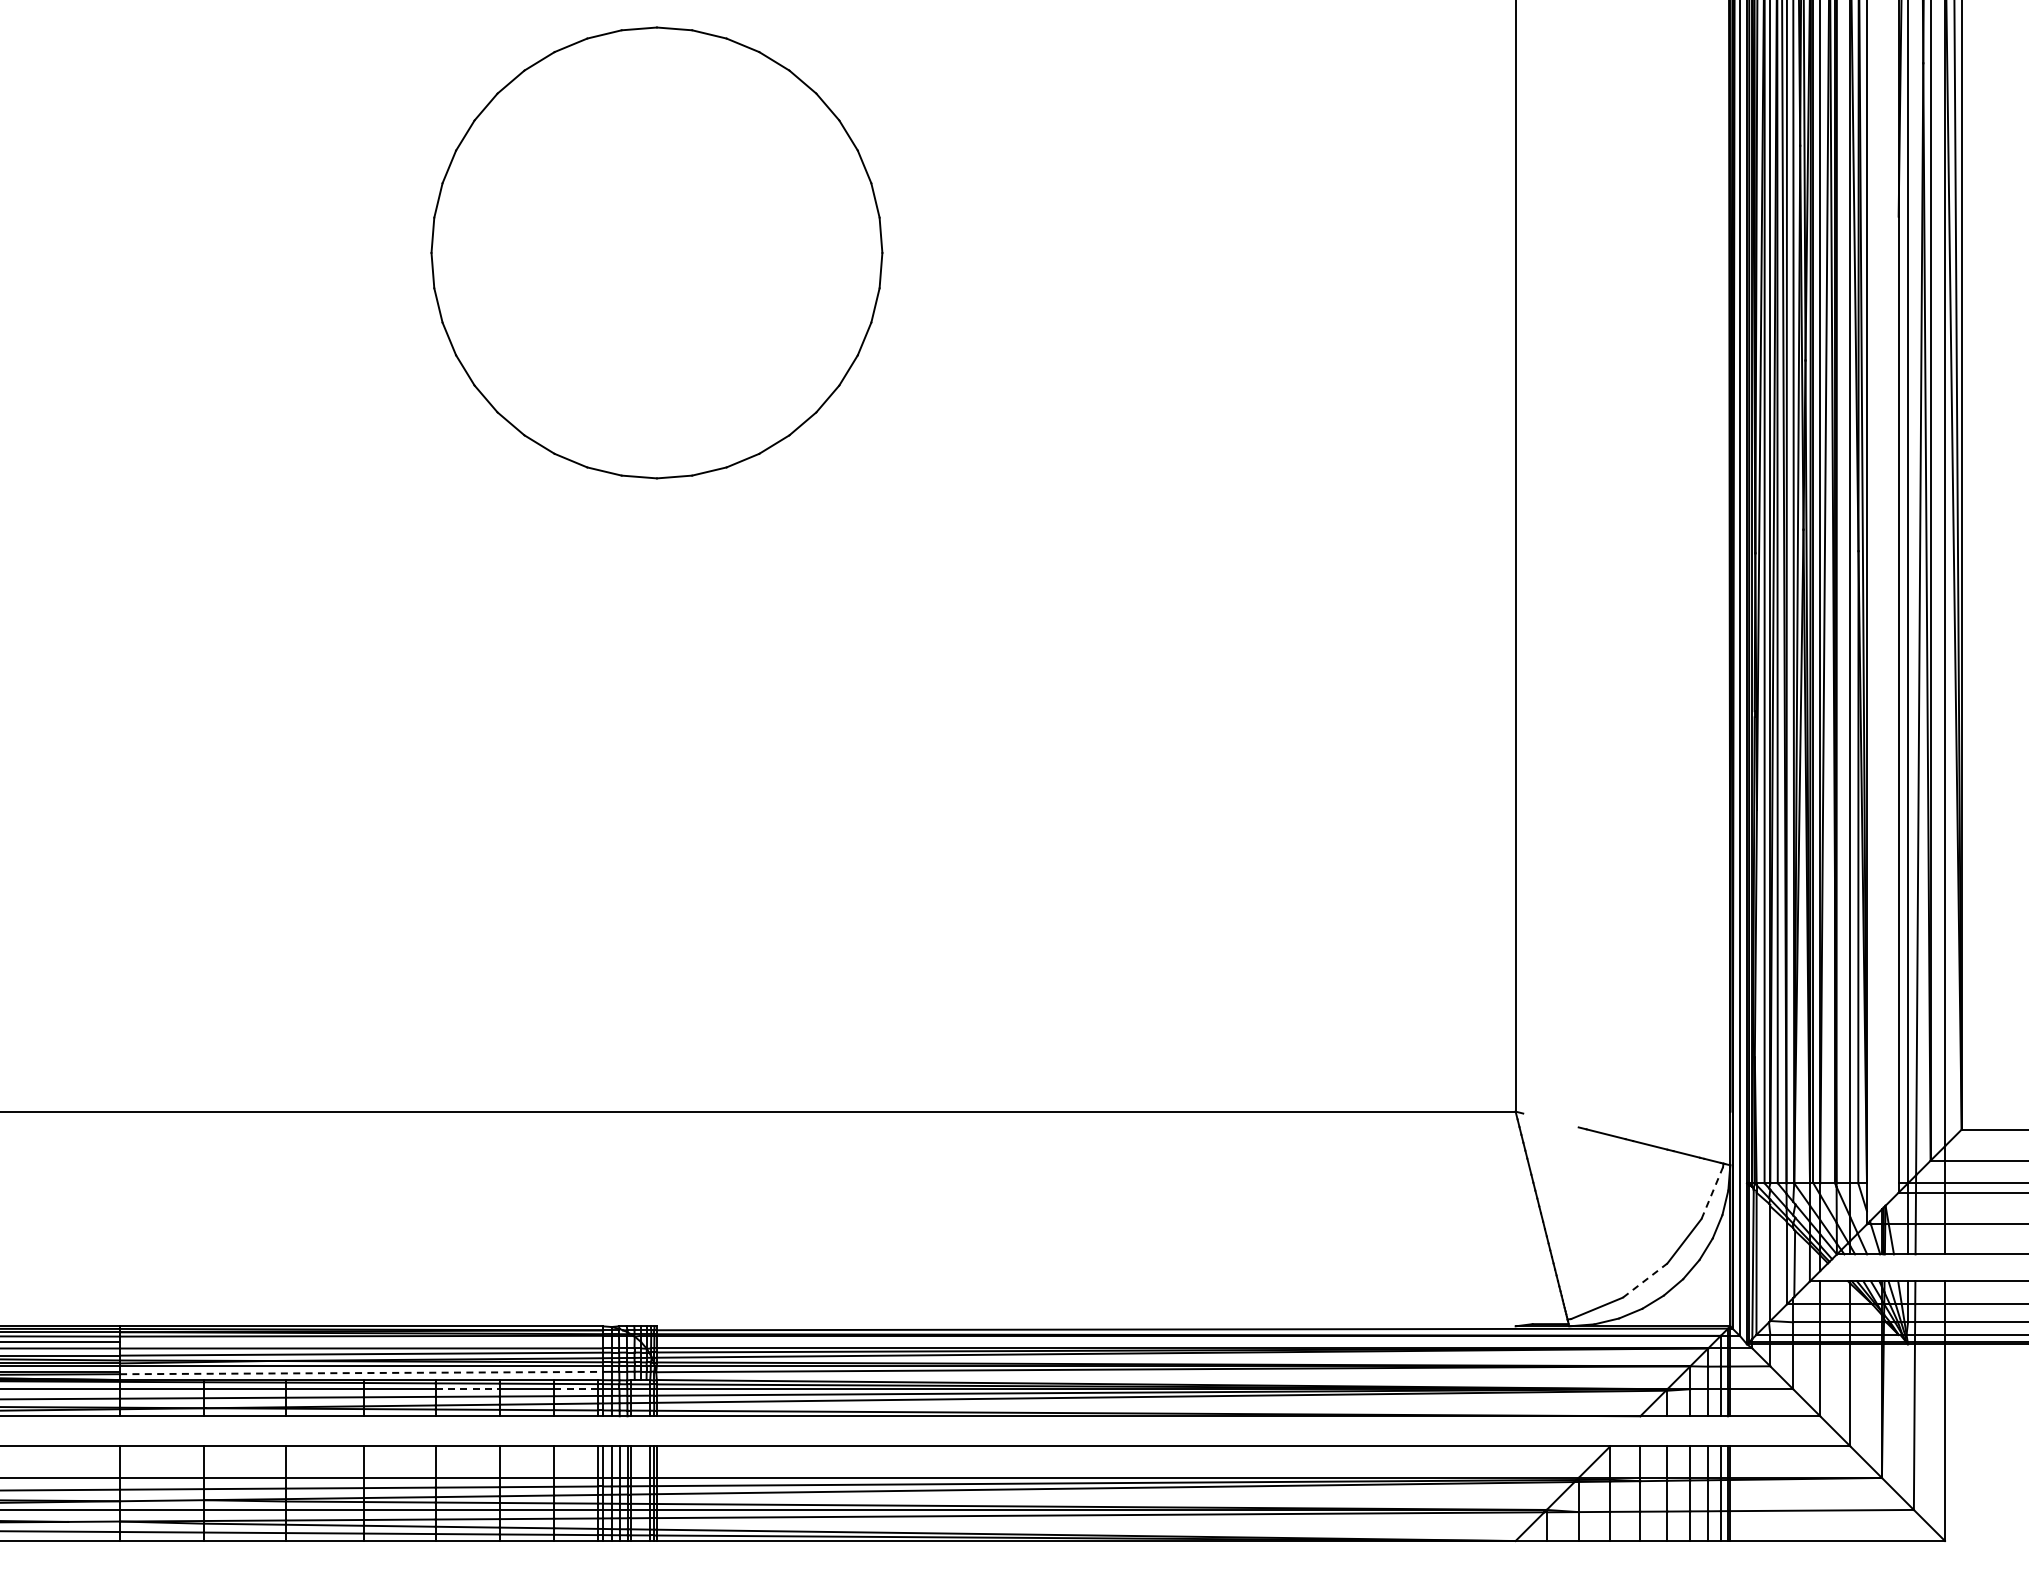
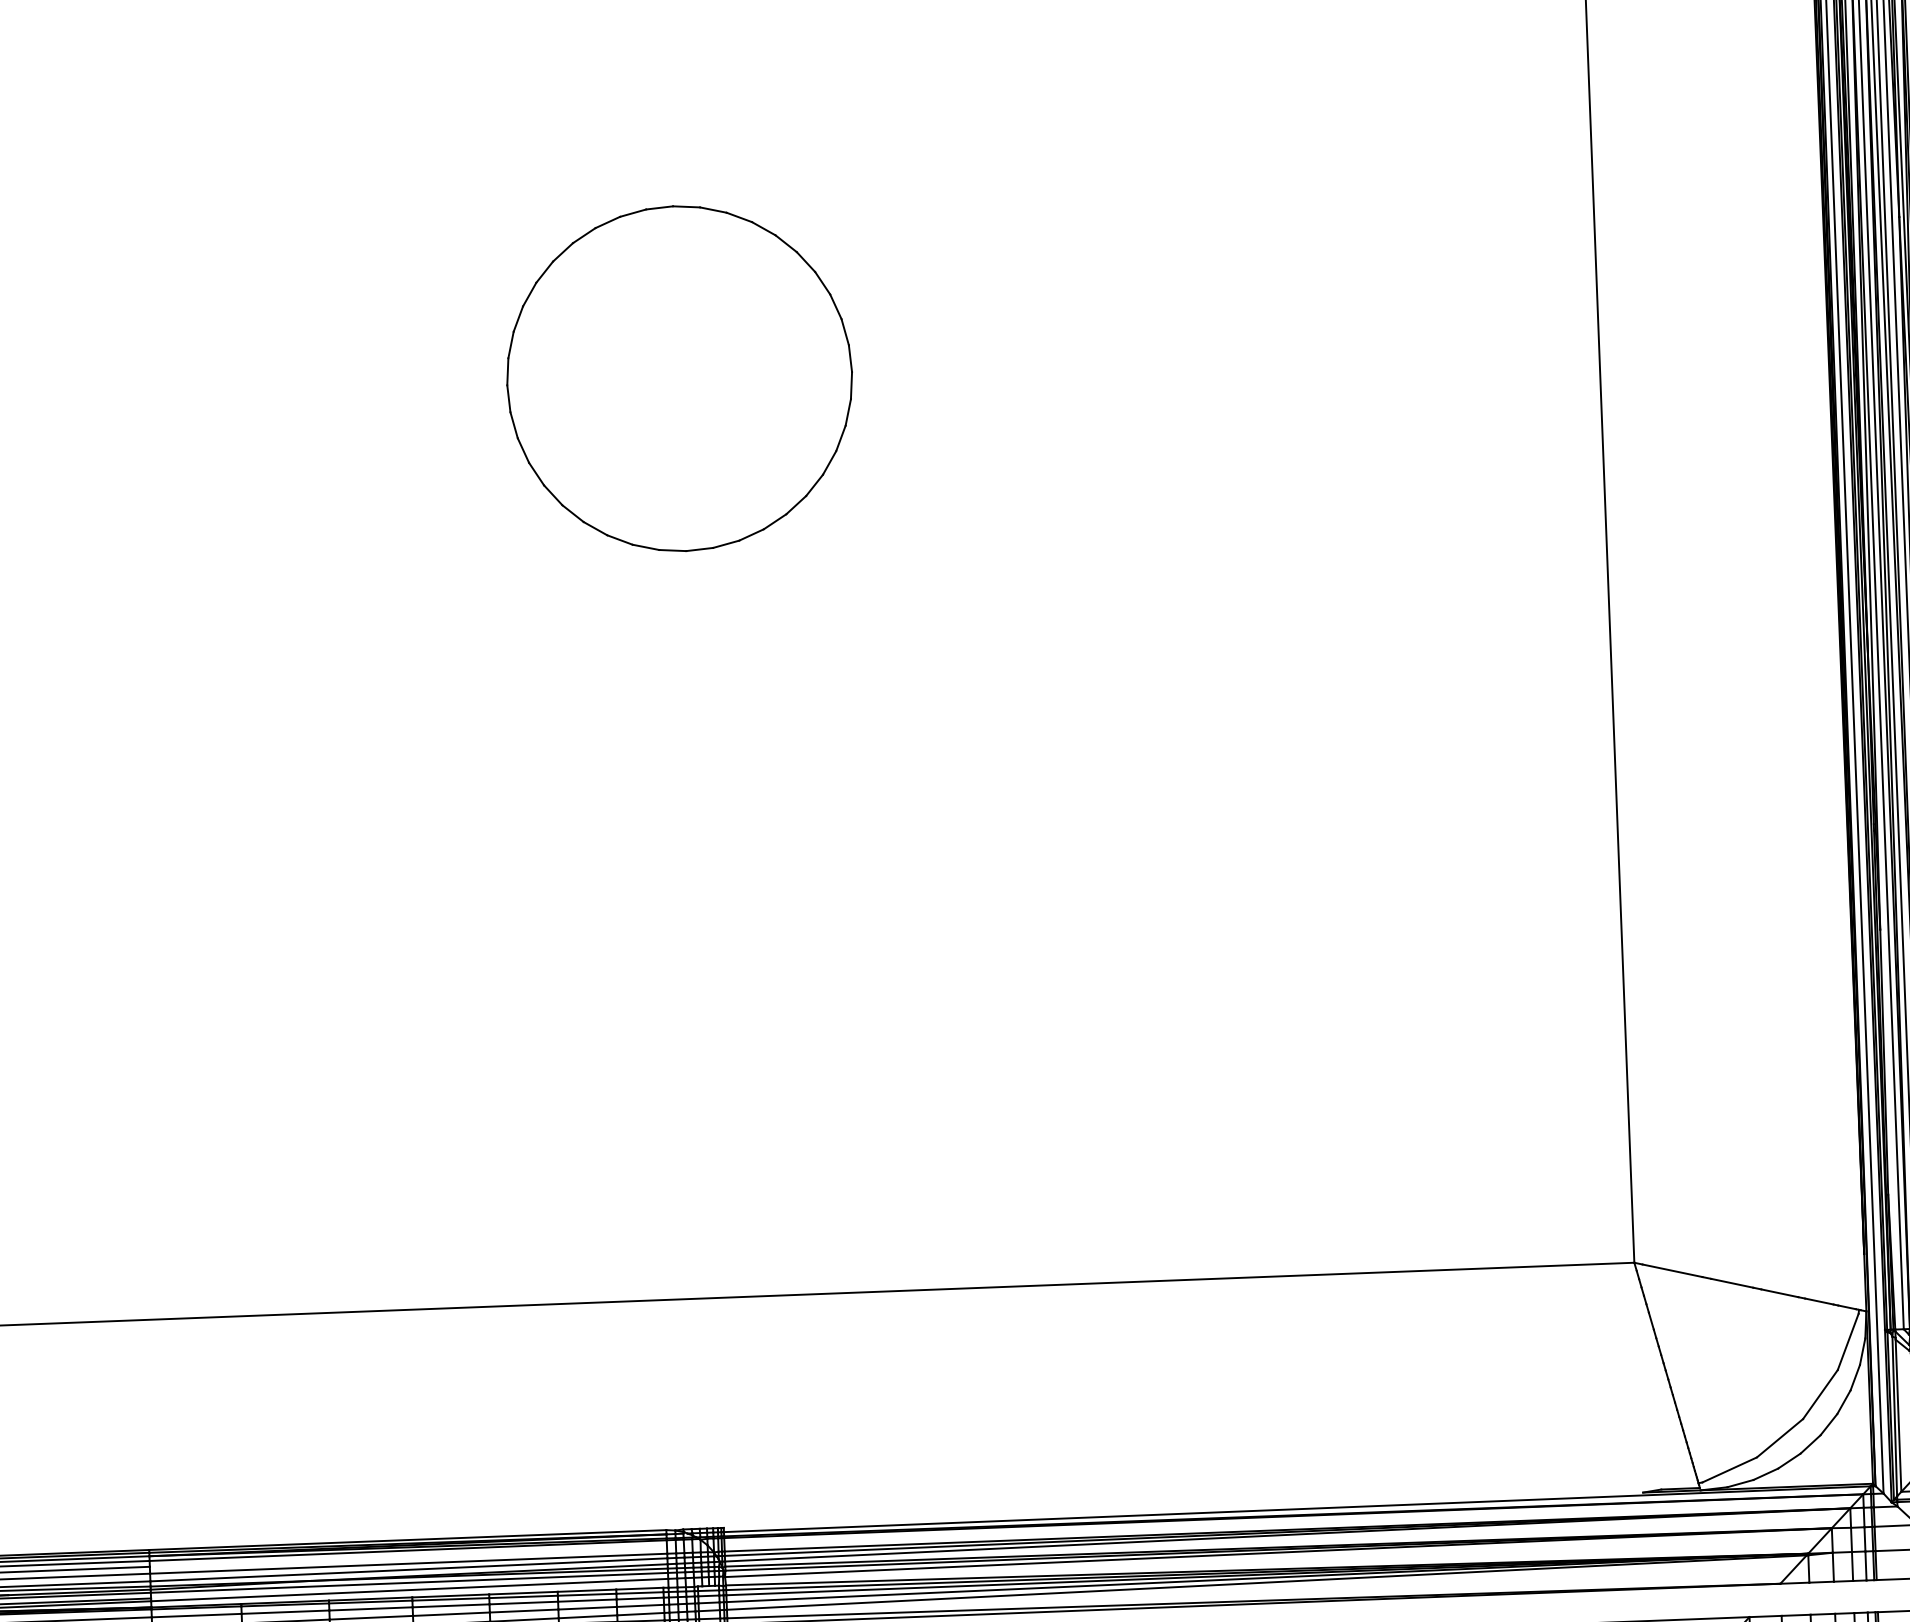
part: (656, 252) -> (679, 378), size x0.71
line: (1550, 1120) -> (1672, 1270), added
line: (1712, 1192) -> (1848, 1341), dashed -> solid
line: (1645, 1280) -> (1780, 1438), dashed -> solid
line: (361, 1373) -> (409, 1590), dashed -> solid
line: (468, 1389) -> (524, 1603), dashed -> solid
line: (576, 1389) -> (640, 1598), dashed -> solid

